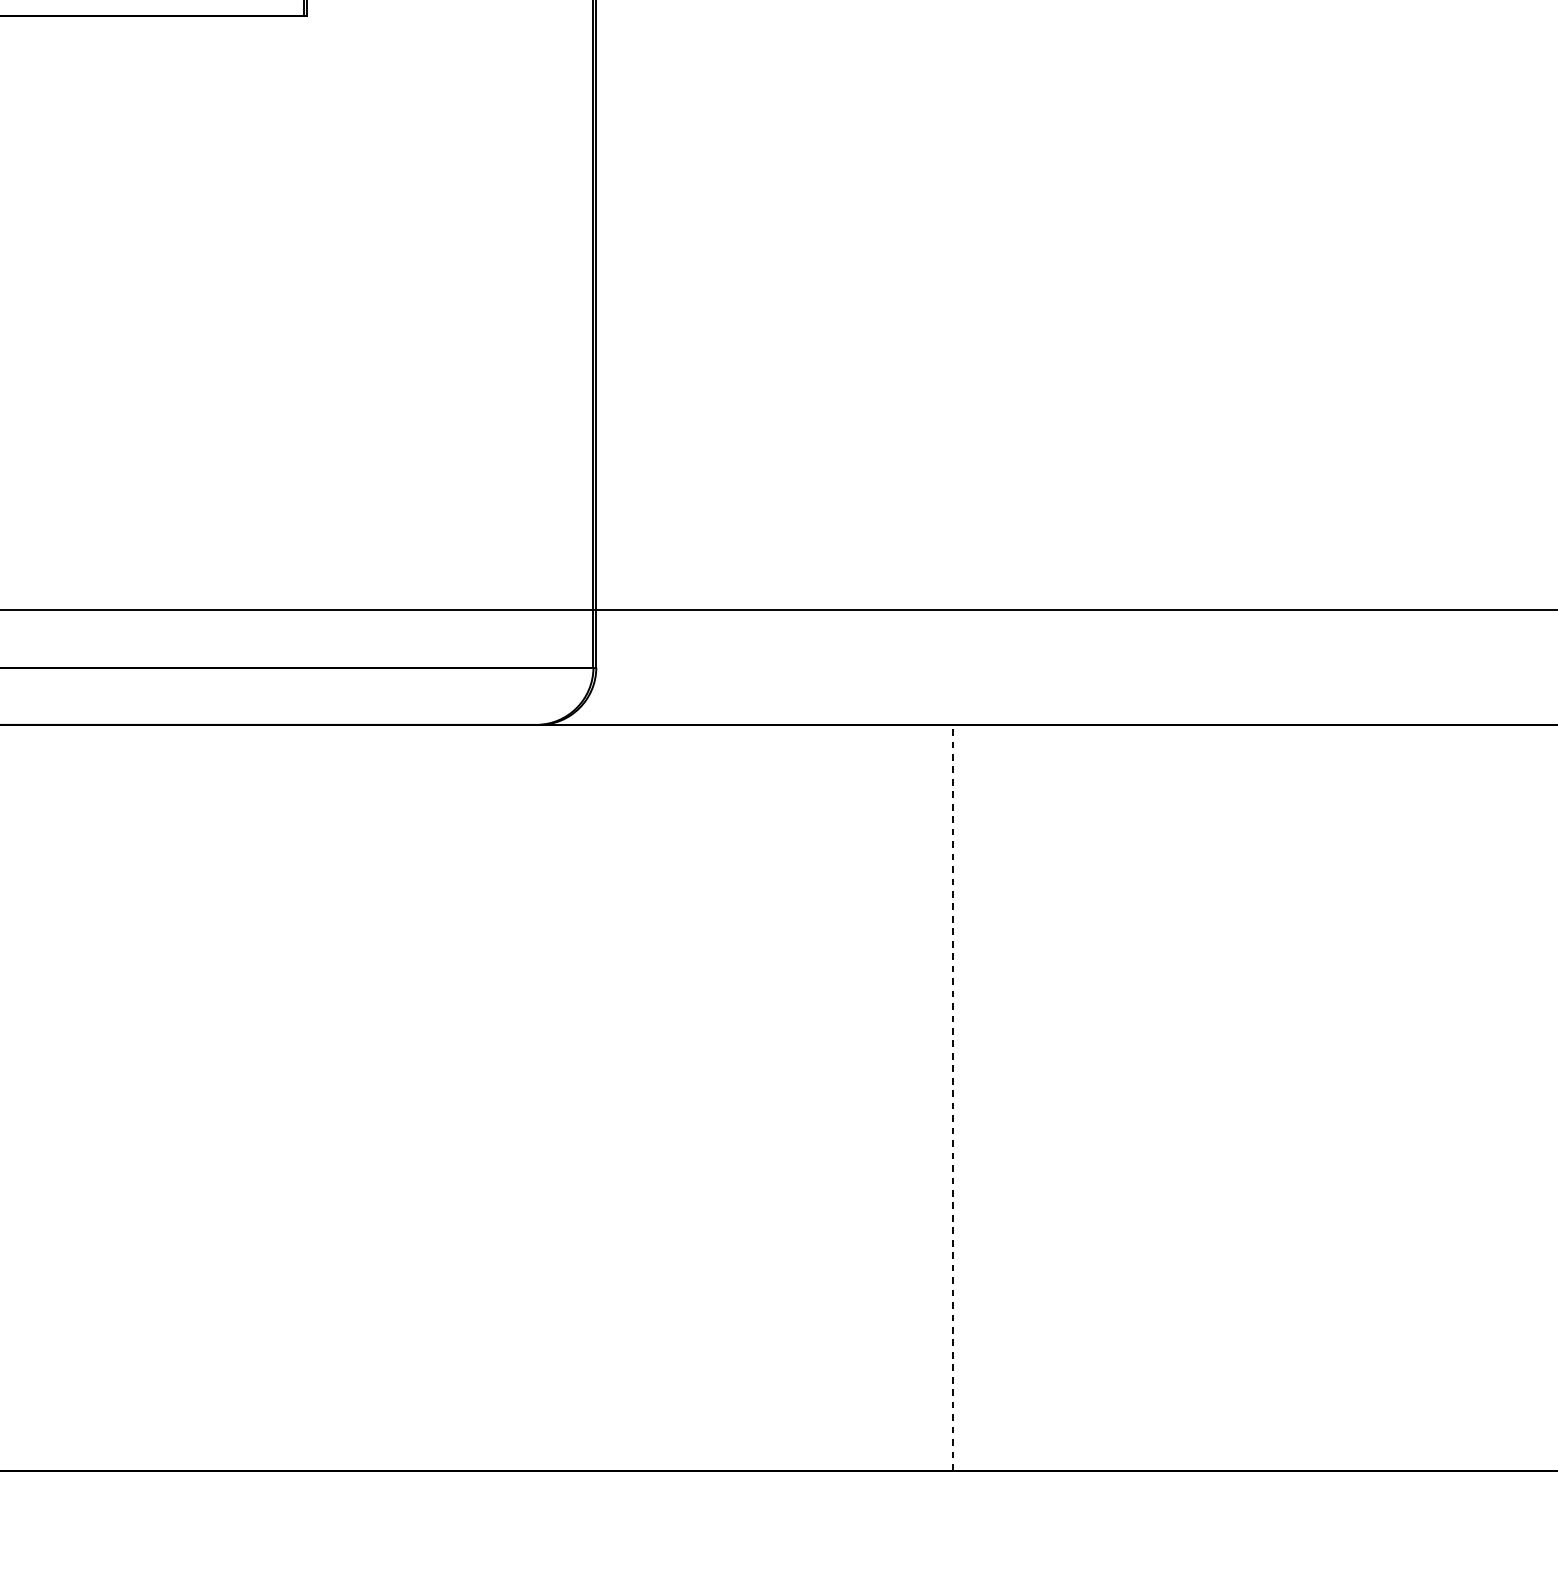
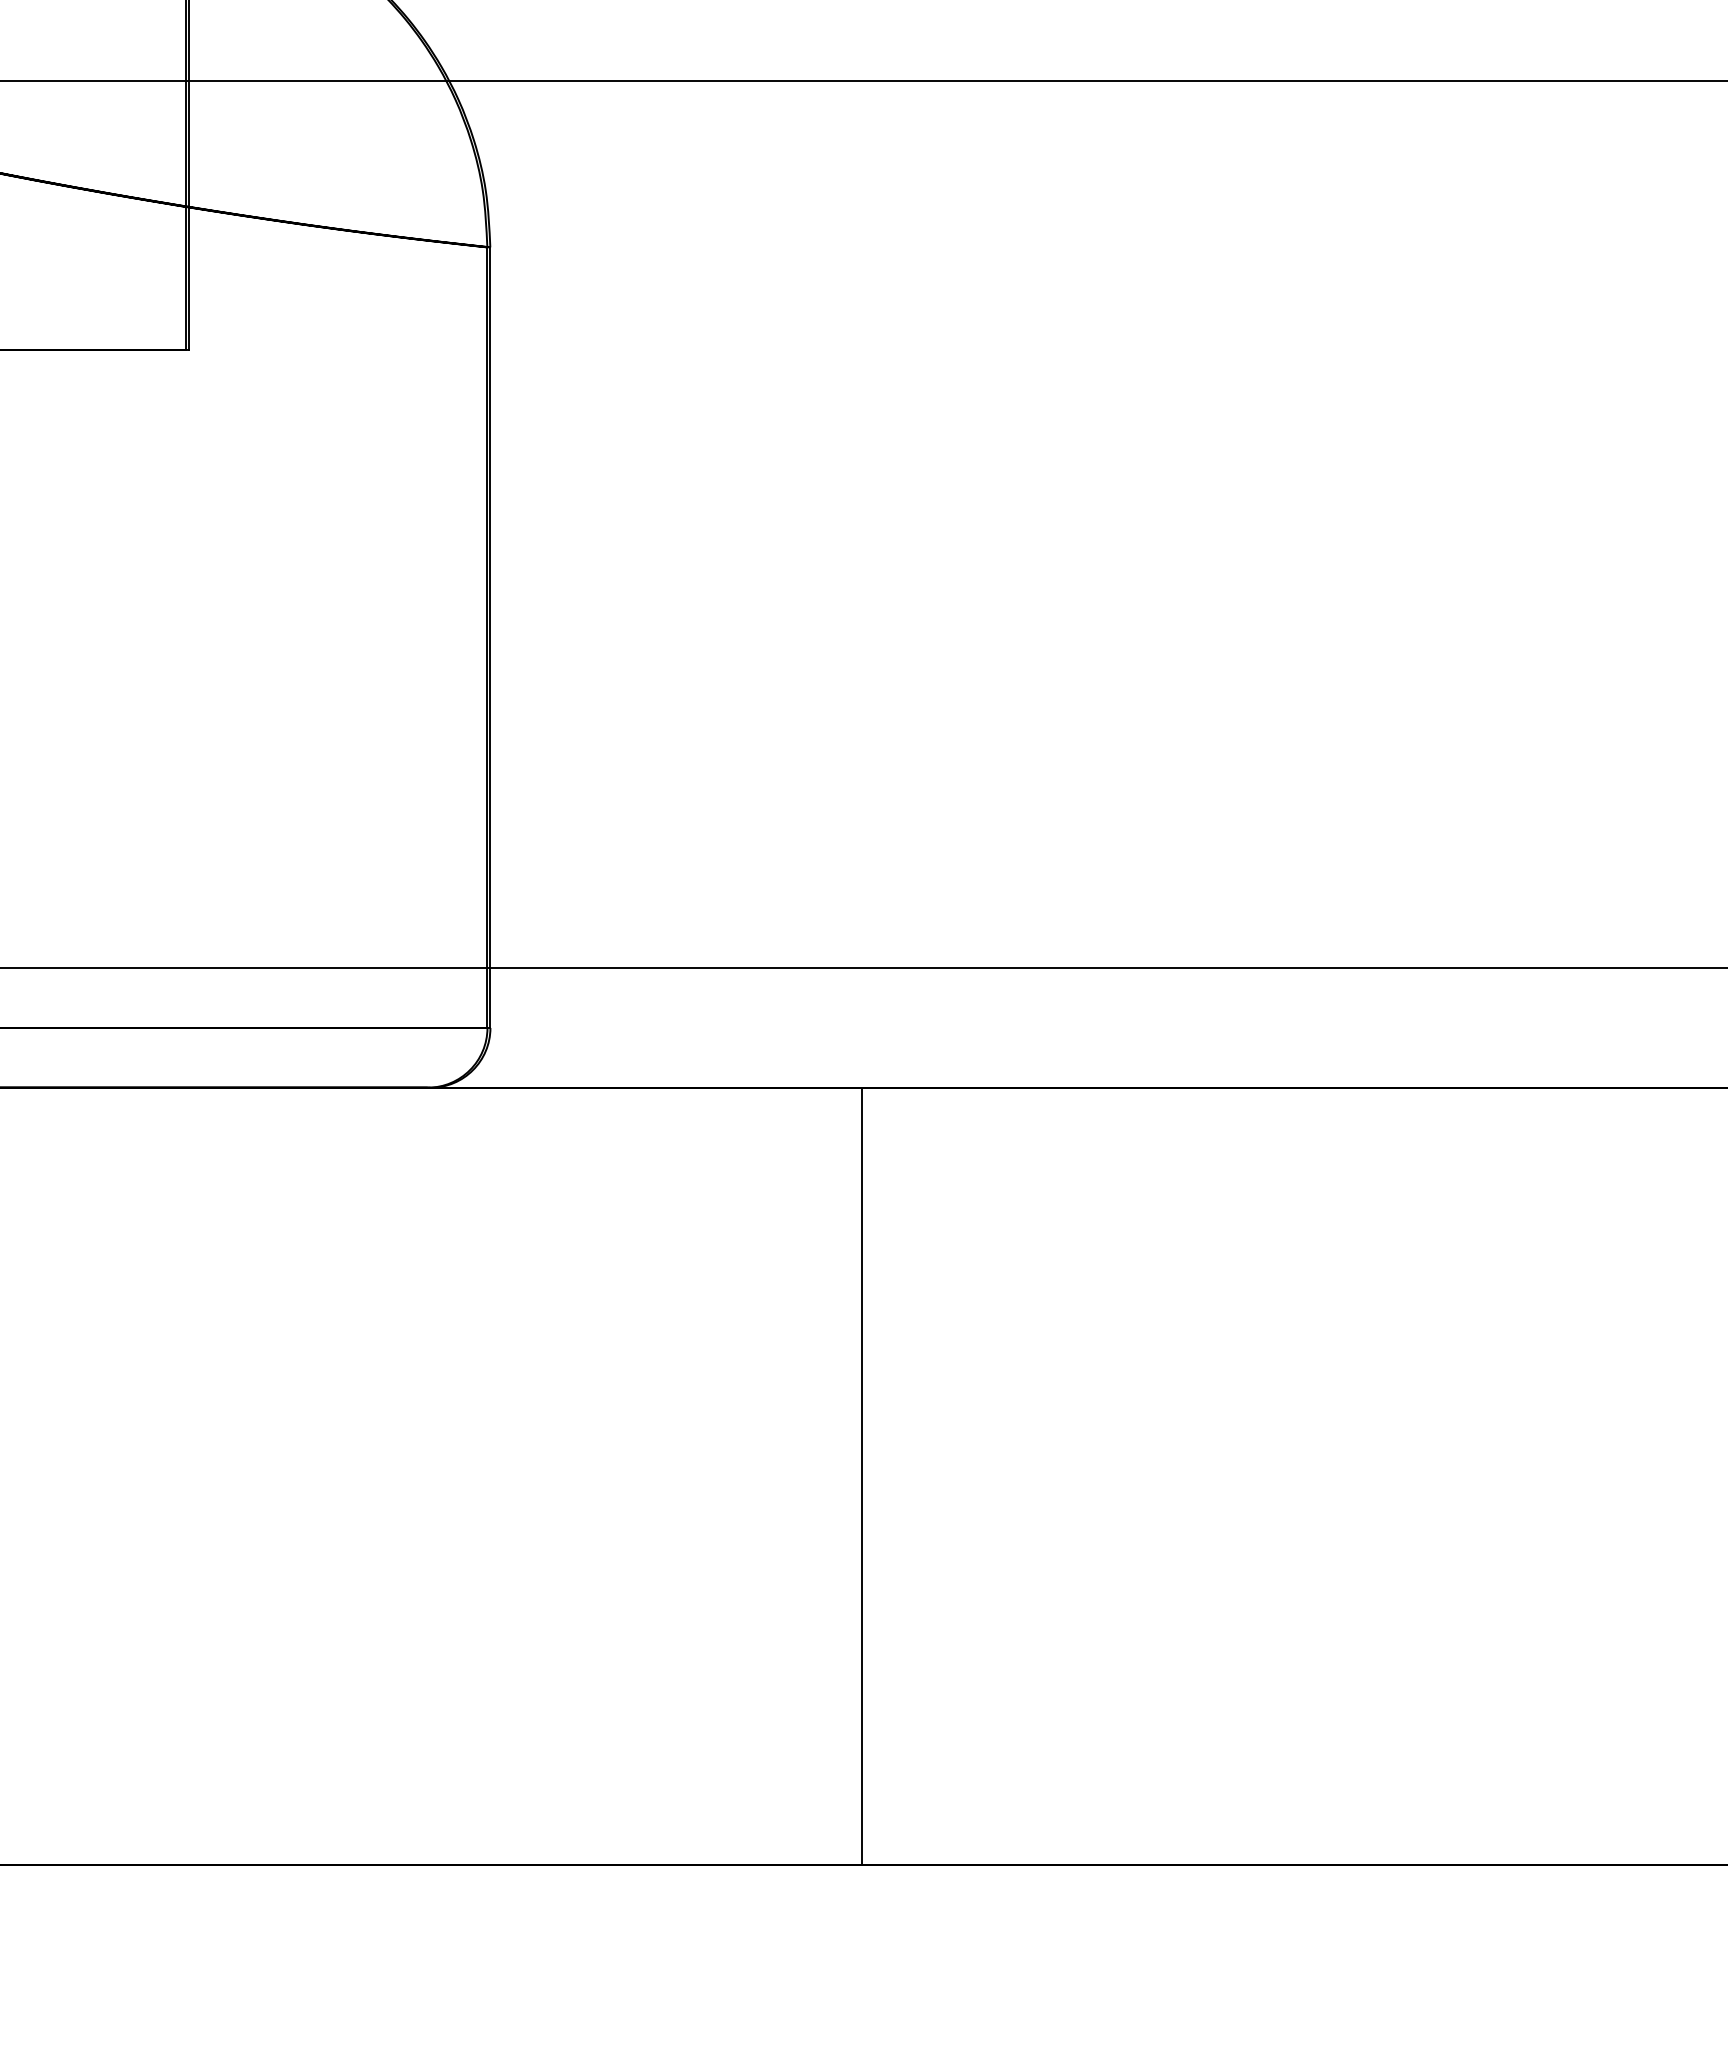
line: (953, 1097) -> (862, 1475), dashed -> solid

